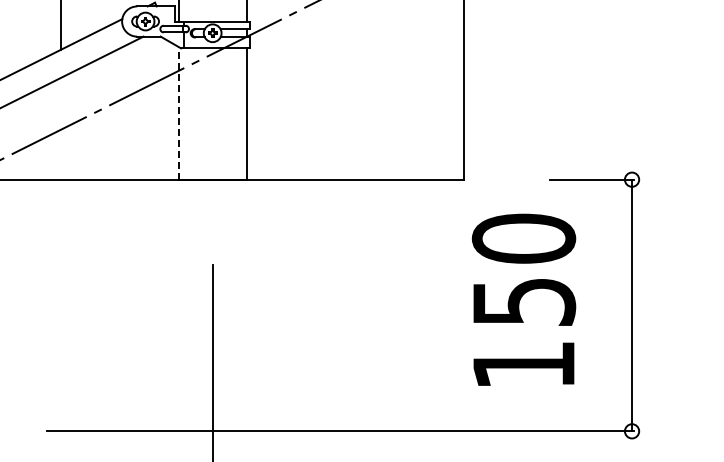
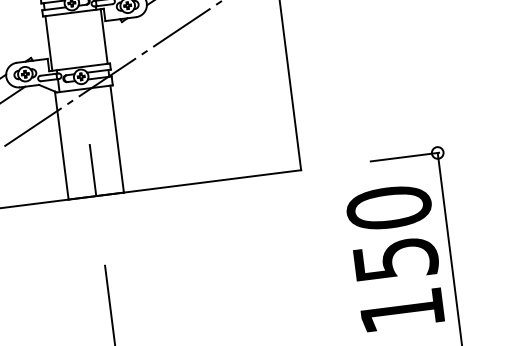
line: (178, 112) -> (61, 144), dashed -> solid
line: (212, 147) -> (92, 169), added
text: (523, 299) -> (395, 257), moved

